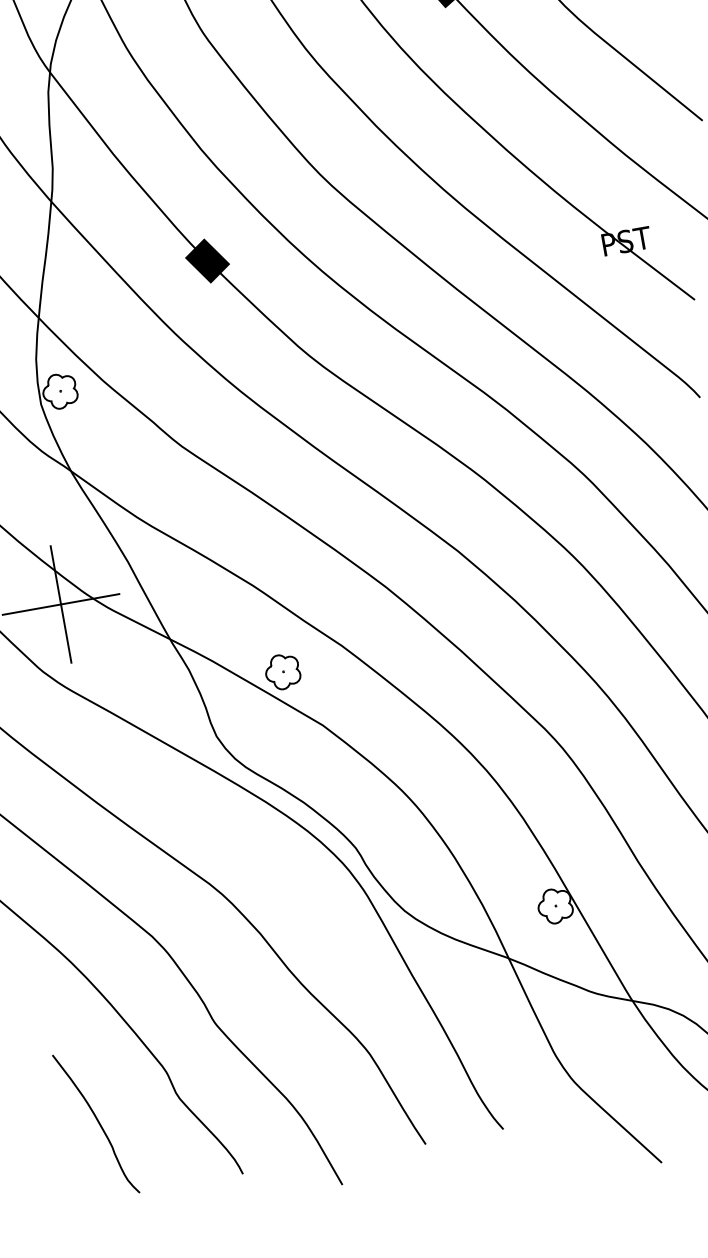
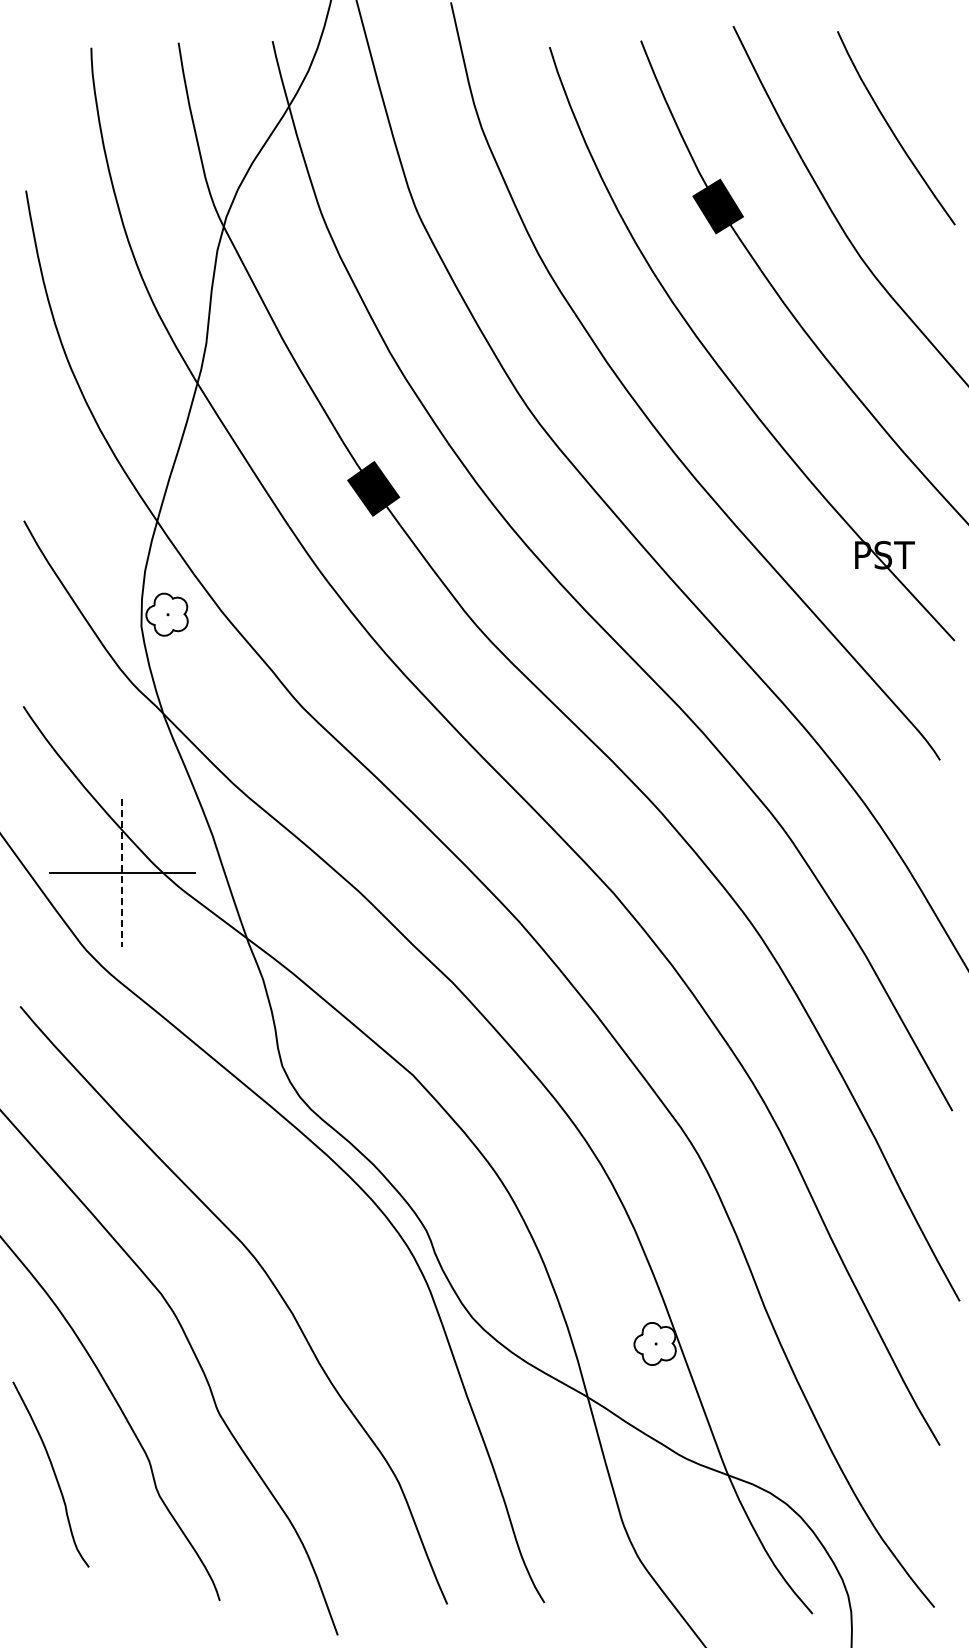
line: (61, 604) -> (122, 872), solid -> dashed
part: (282, 671) -> (375, 1001), removed
curve: (98, 1122) -> (53, 1473), moved

